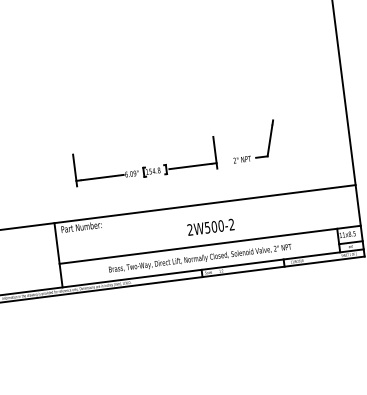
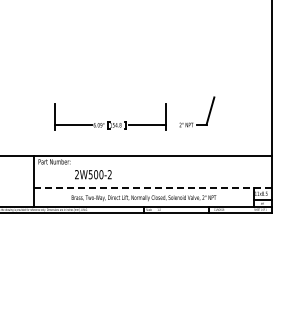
text: (211, 227) -> (93, 174), moved
line: (210, 245) -> (153, 188), solid -> dashed

